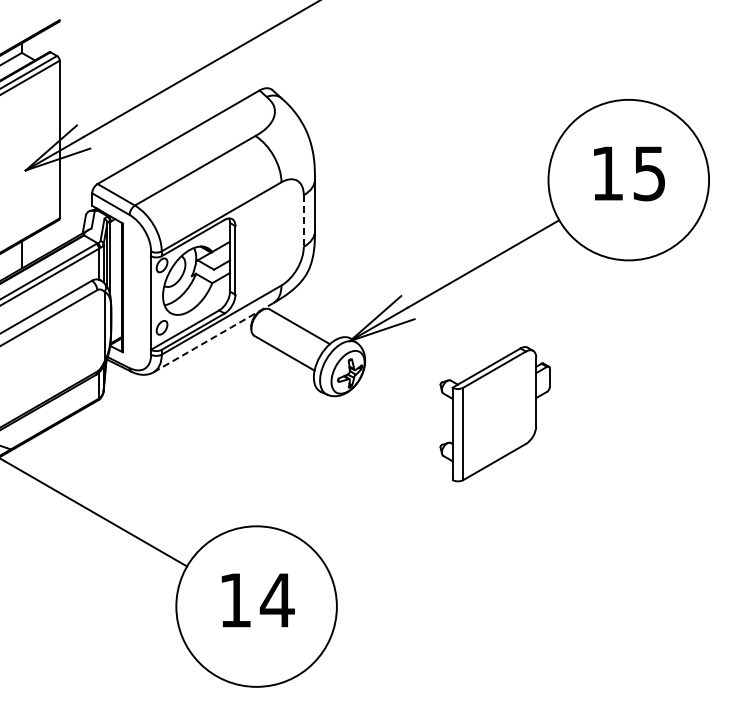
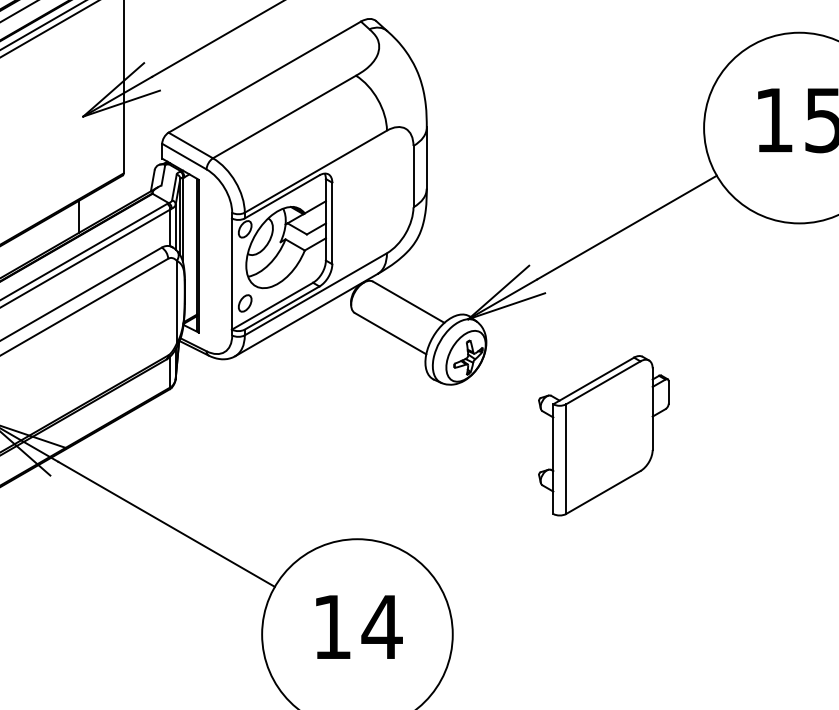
line: (303, 221) -> (413, 177), dashed -> solid
line: (214, 337) -> (307, 314), dashed -> solid
part: (494, 414) -> (603, 436), moved

